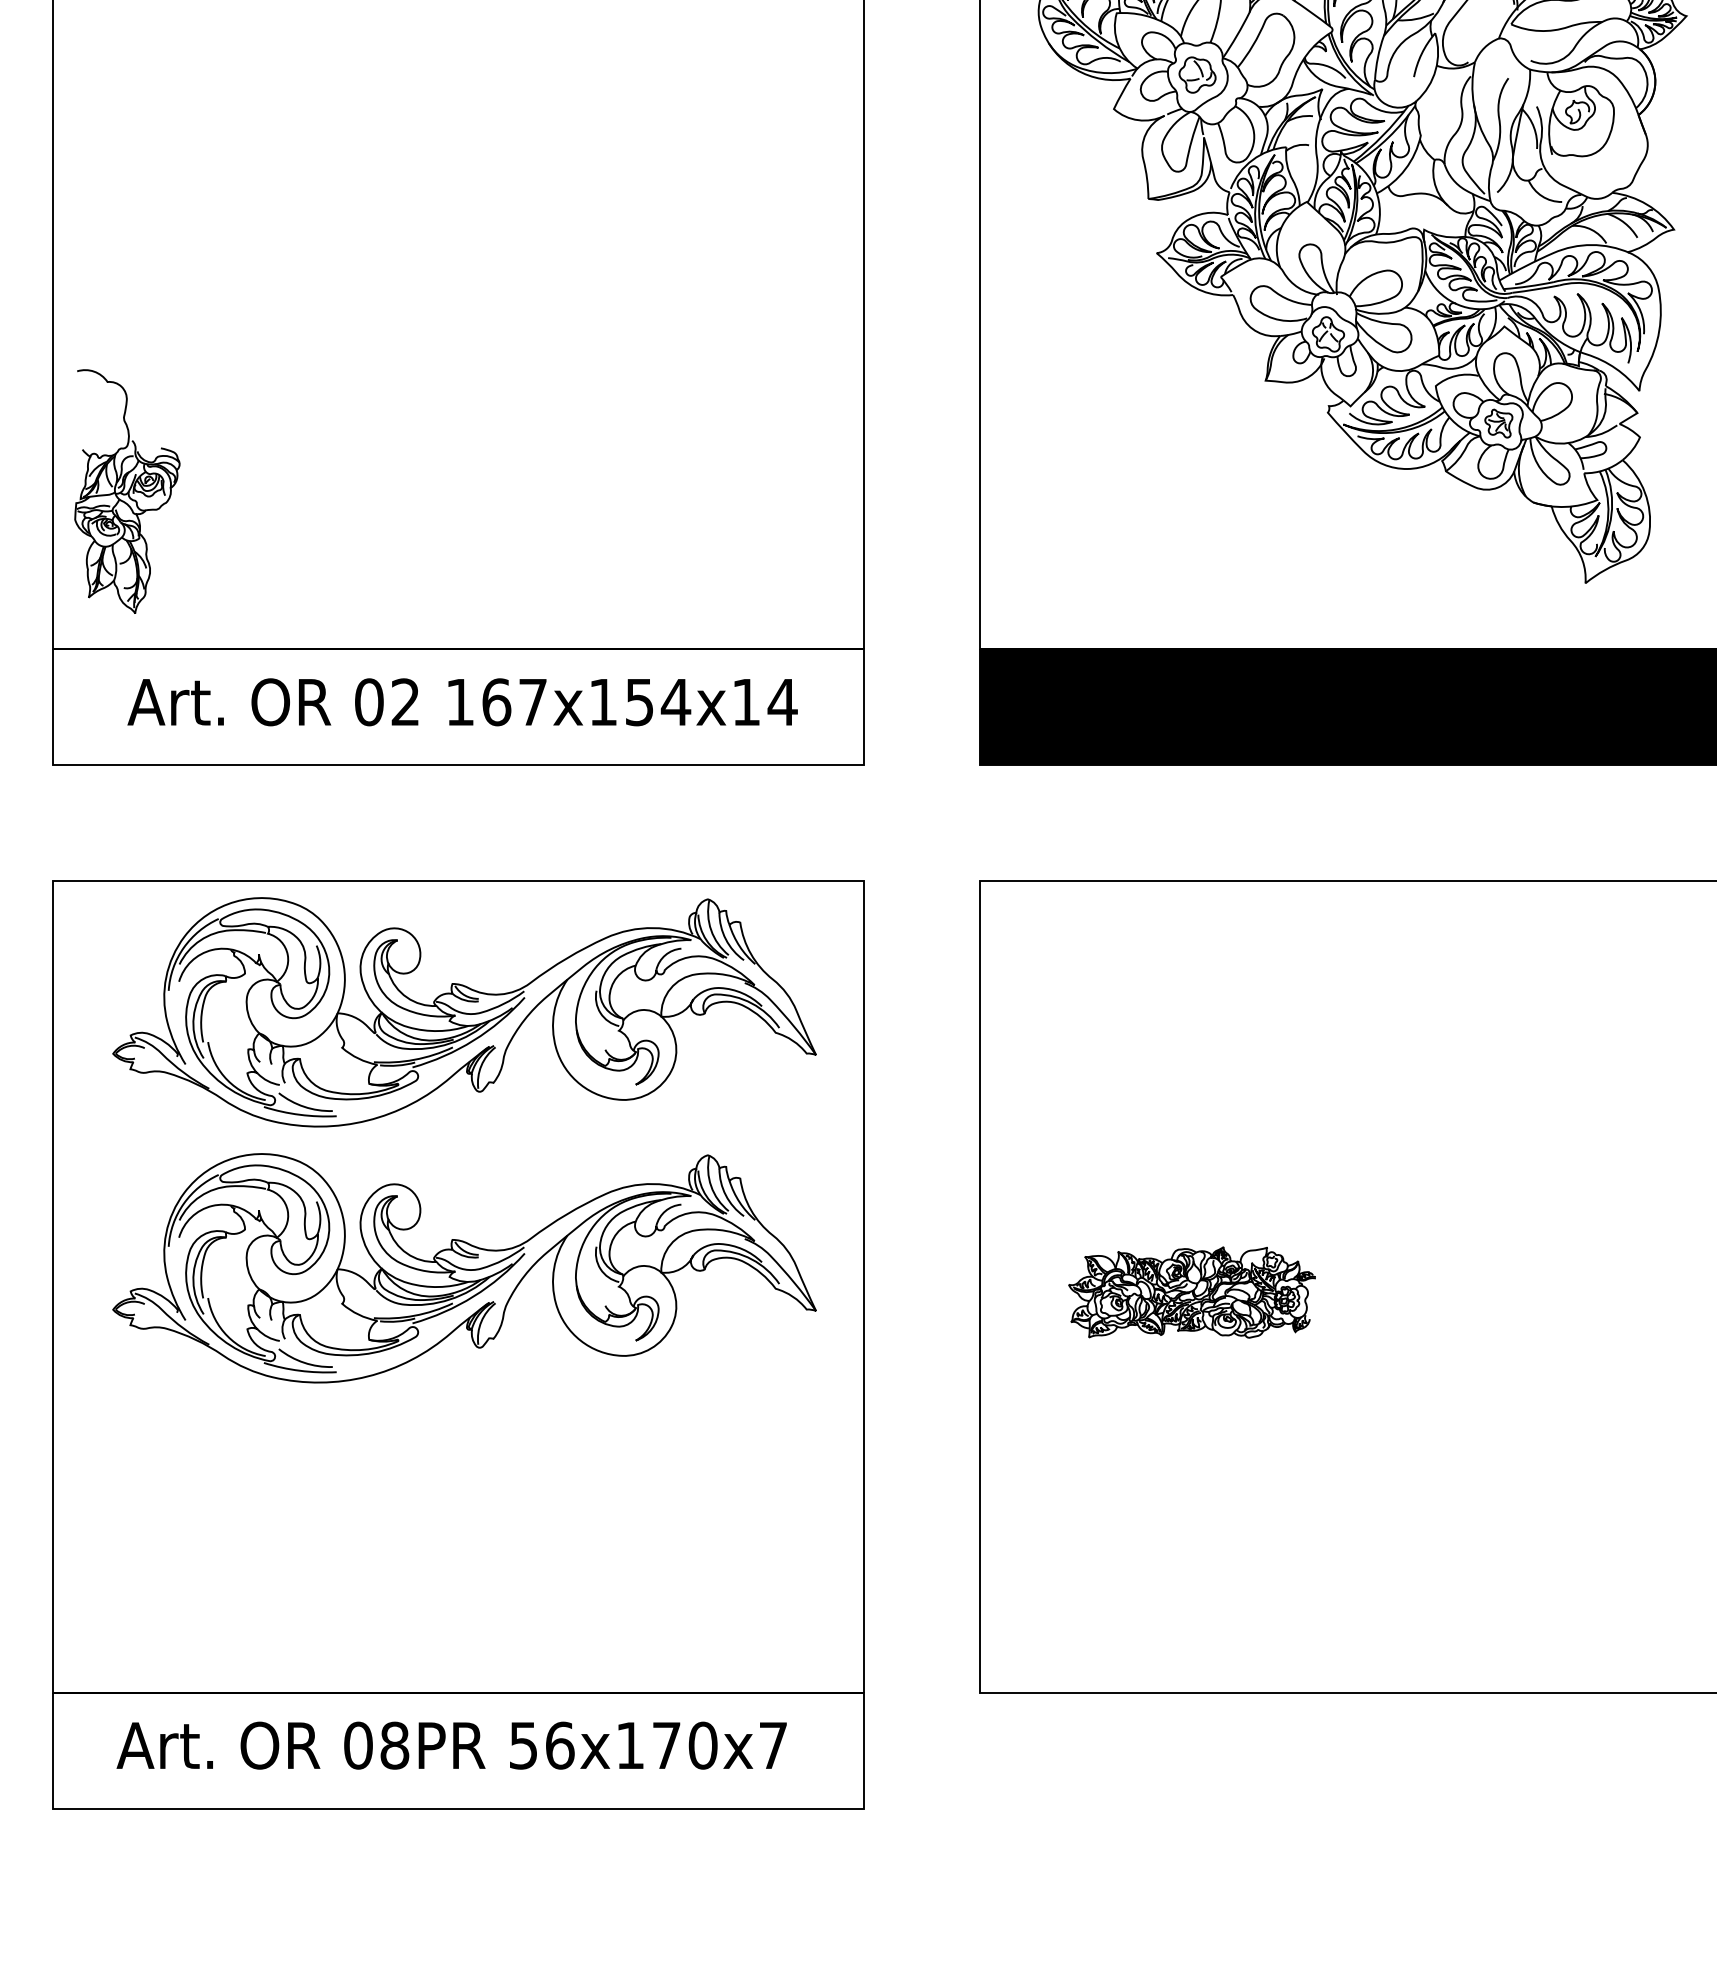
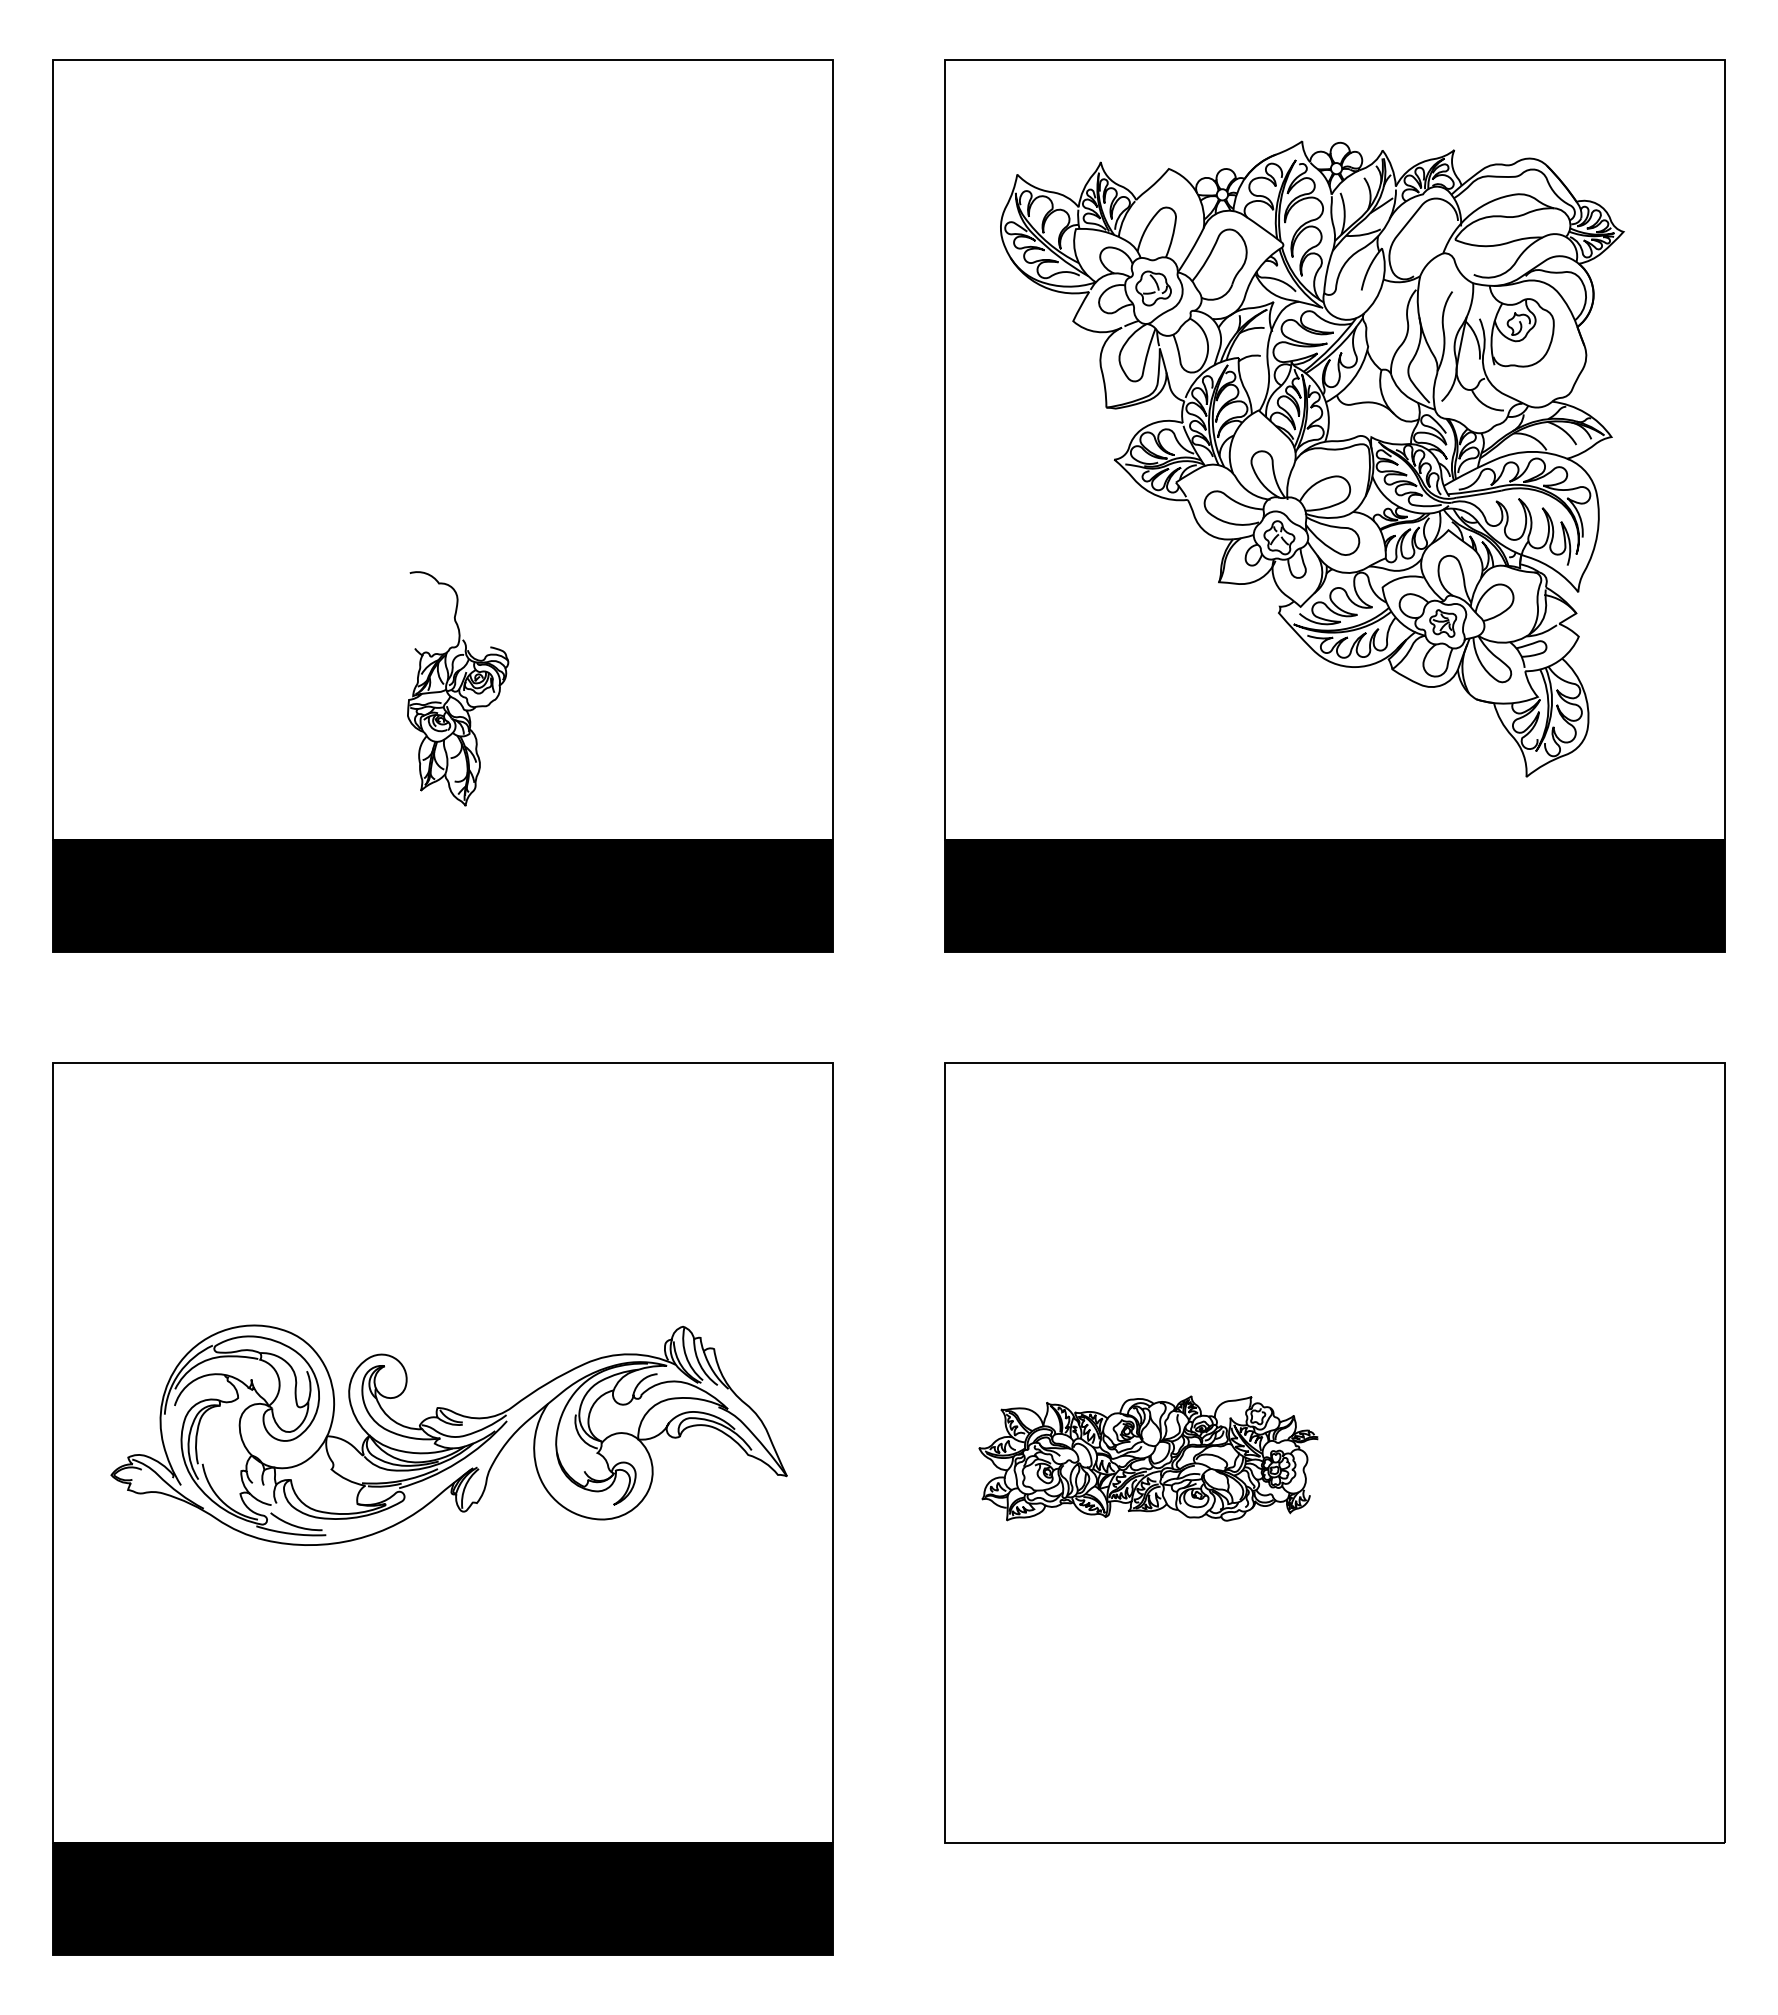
part: (127, 491) -> (458, 688), moved
fill: (458, 706) -> (443, 895), added
part: (463, 1011) -> (448, 1188), removed
part: (1192, 1292) -> (1148, 1458), size x1.43
fill: (458, 1750) -> (443, 1898), added

